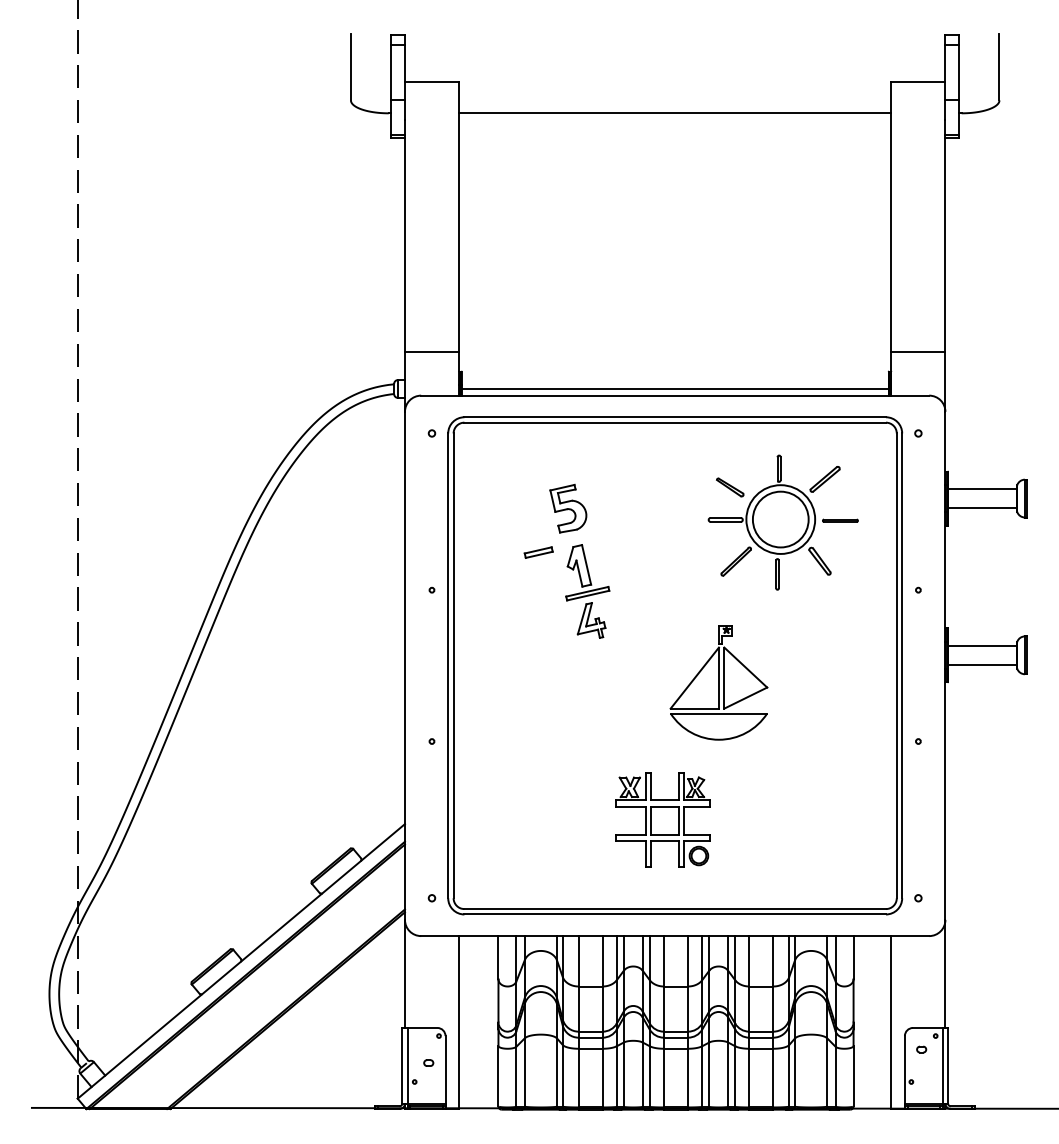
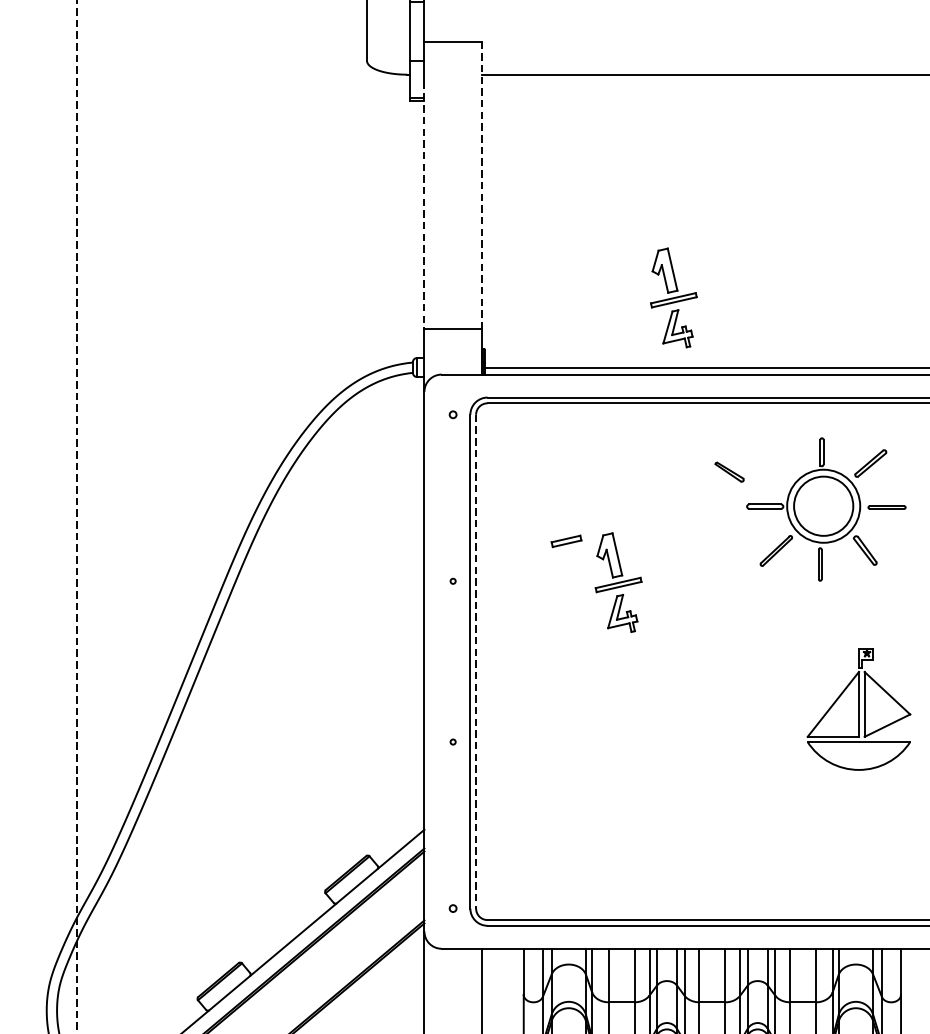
line: (459, 217) -> (482, 185), solid -> dashed
line: (404, 236) -> (423, 205), solid -> dashed
part: (639, 323) -> (673, 297), added
part: (730, 487) -> (729, 472), moved
part: (568, 508) -> (598, 494), removed
line: (453, 666) -> (475, 662), solid -> dashed
part: (718, 682) -> (858, 709), moved
part: (662, 819) -> (698, 824), removed

